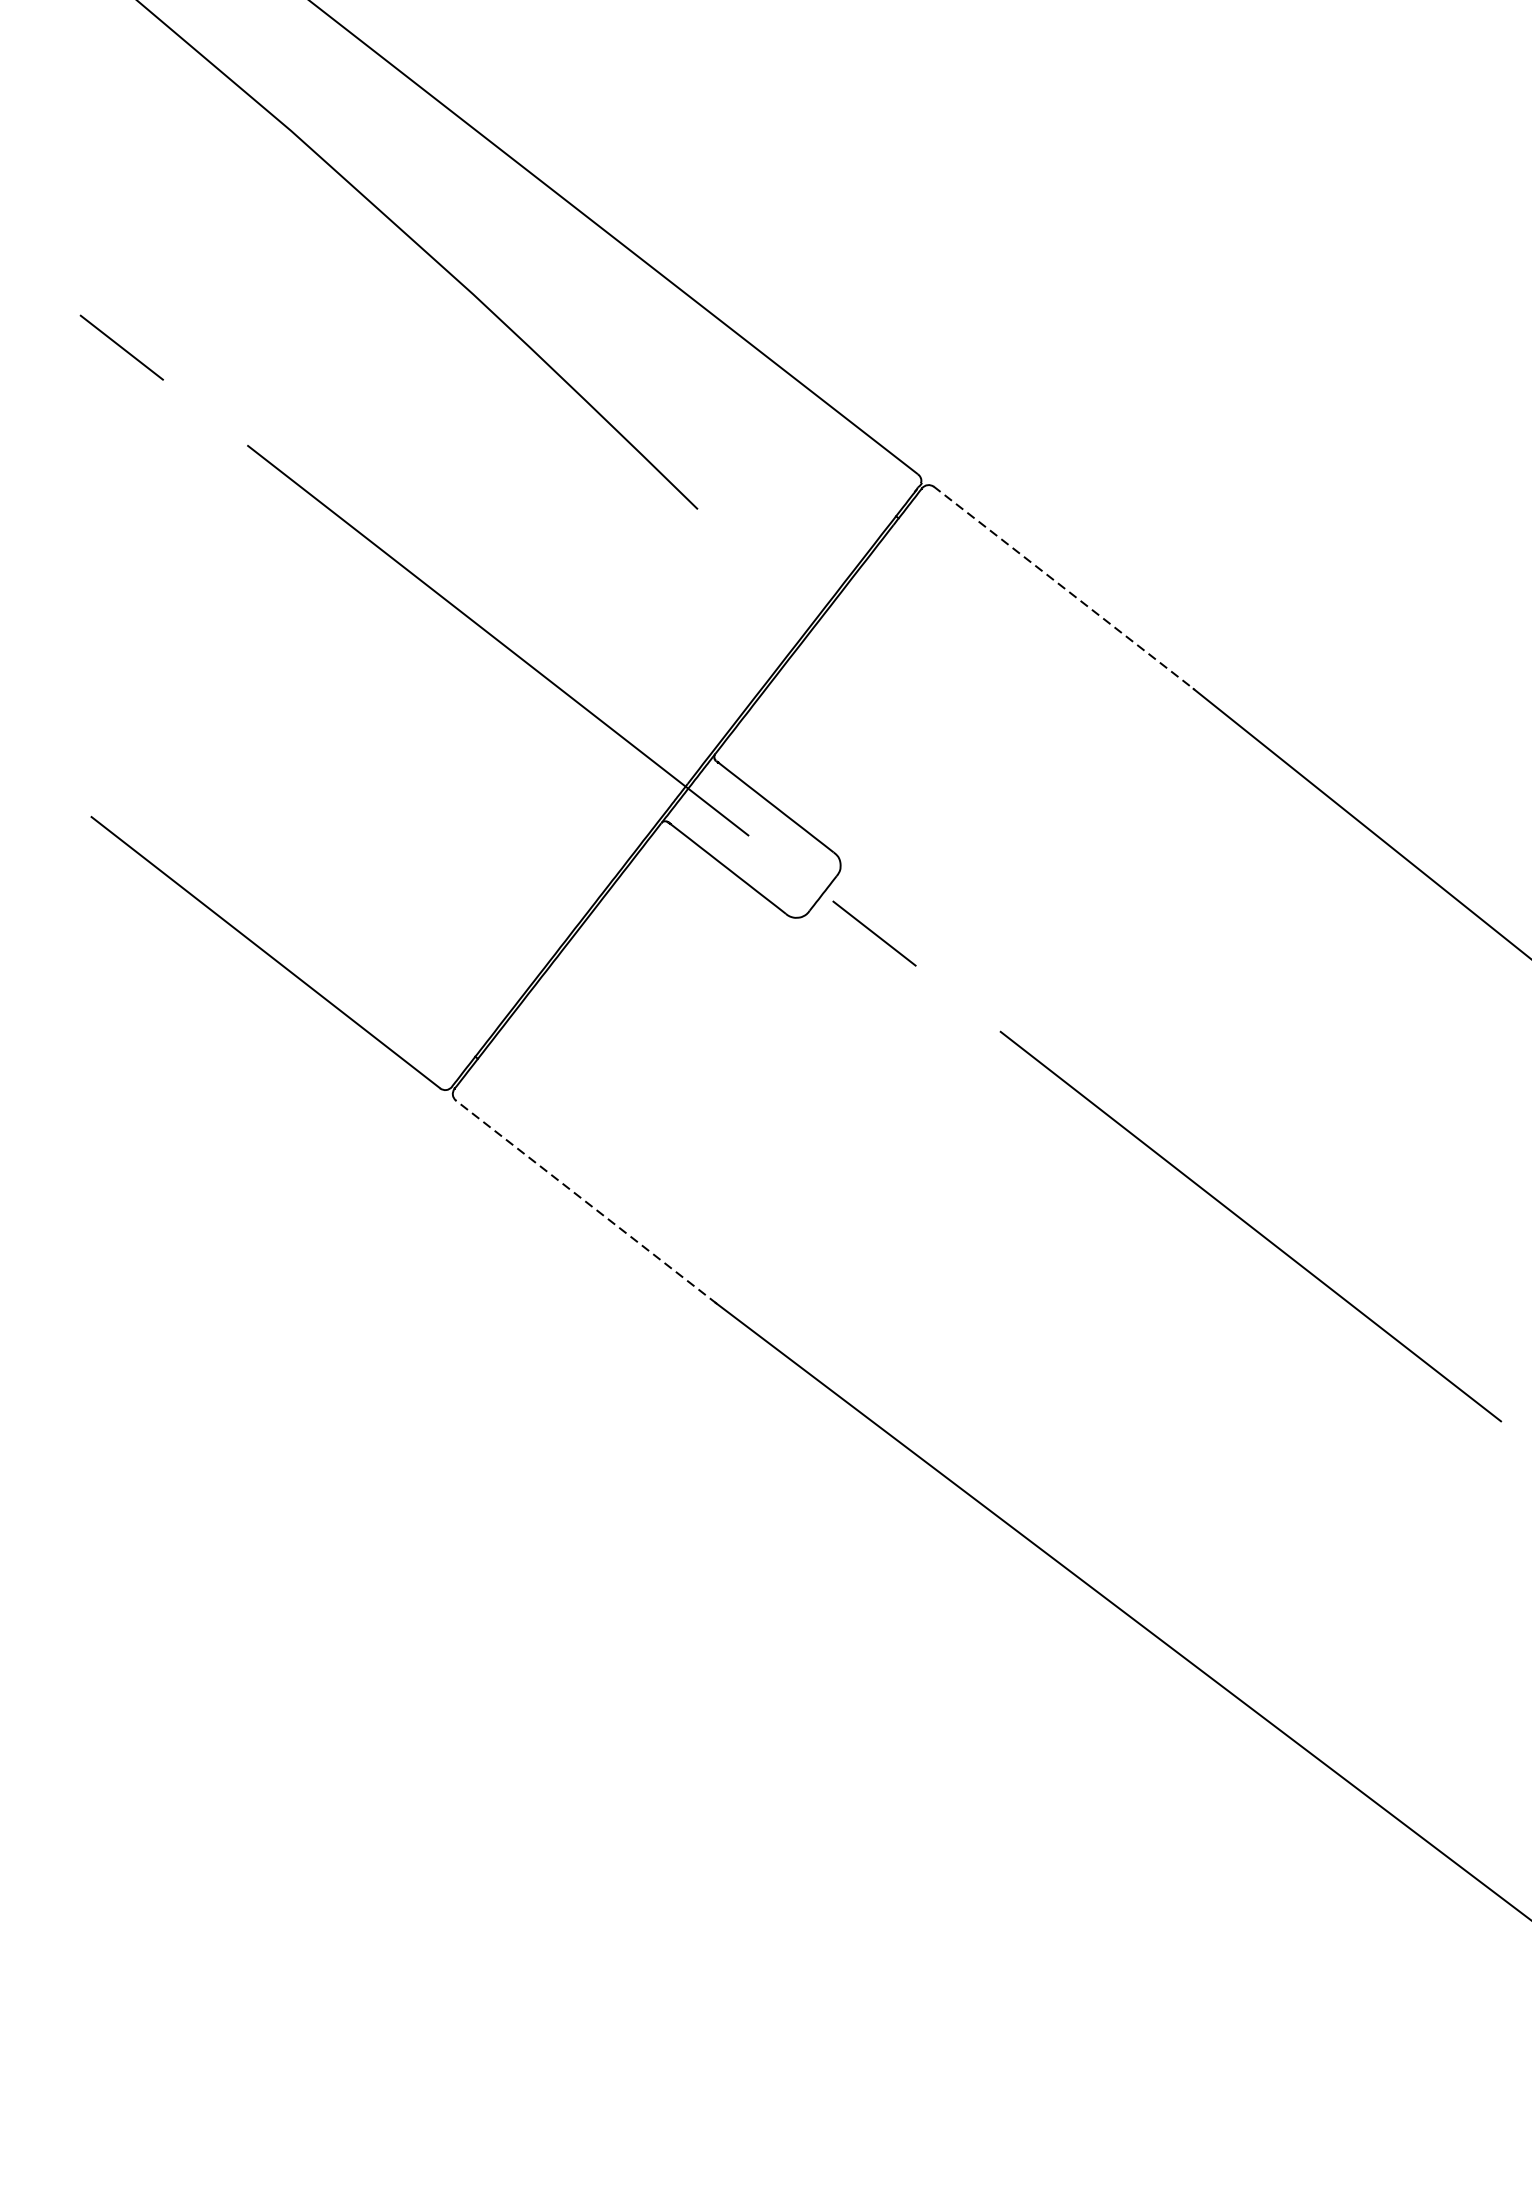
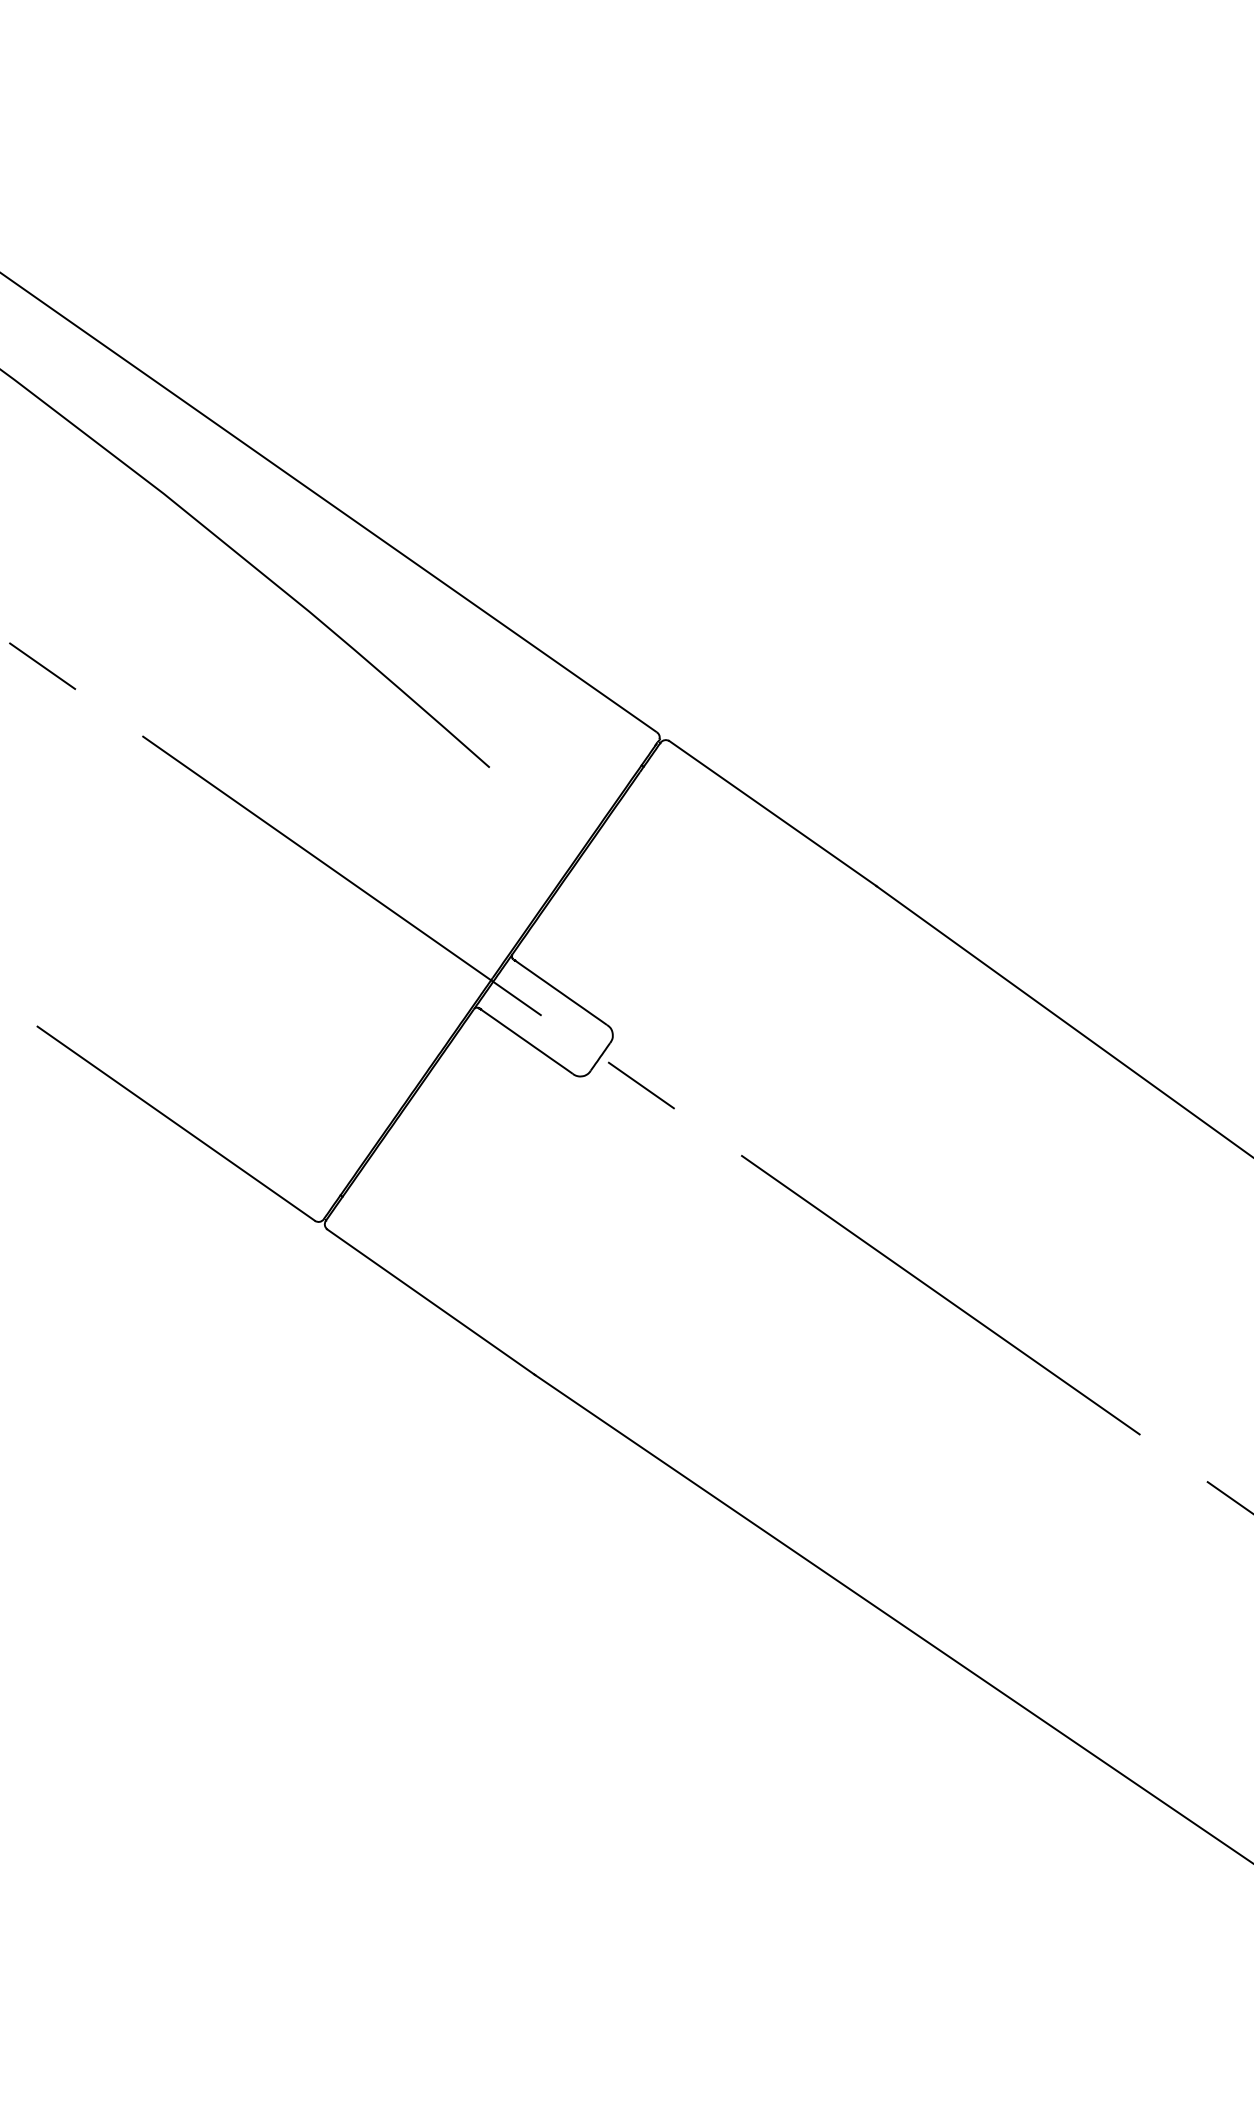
line: (1064, 587) -> (773, 813), dashed -> solid
line: (585, 1201) -> (430, 1301), dashed -> solid

